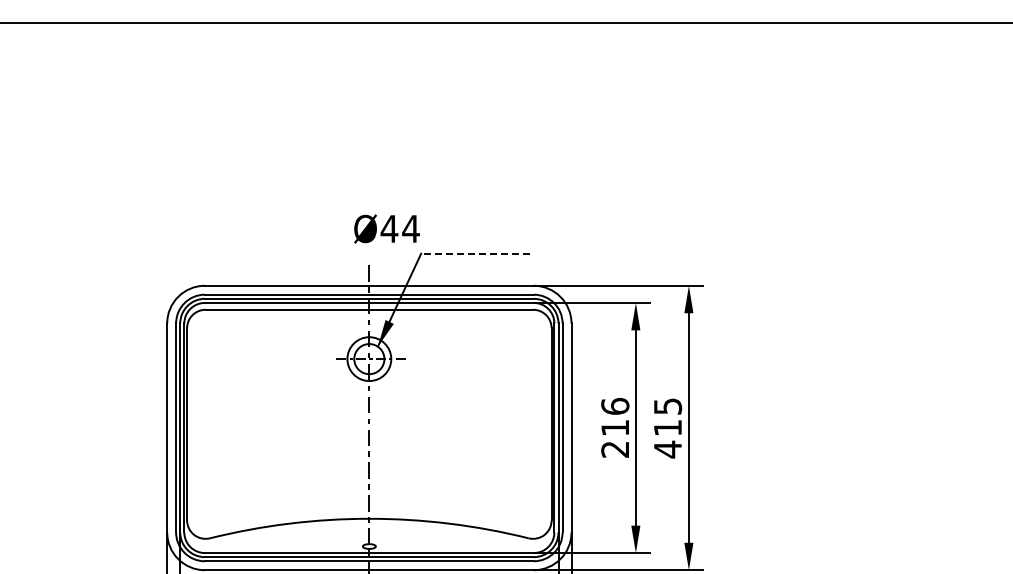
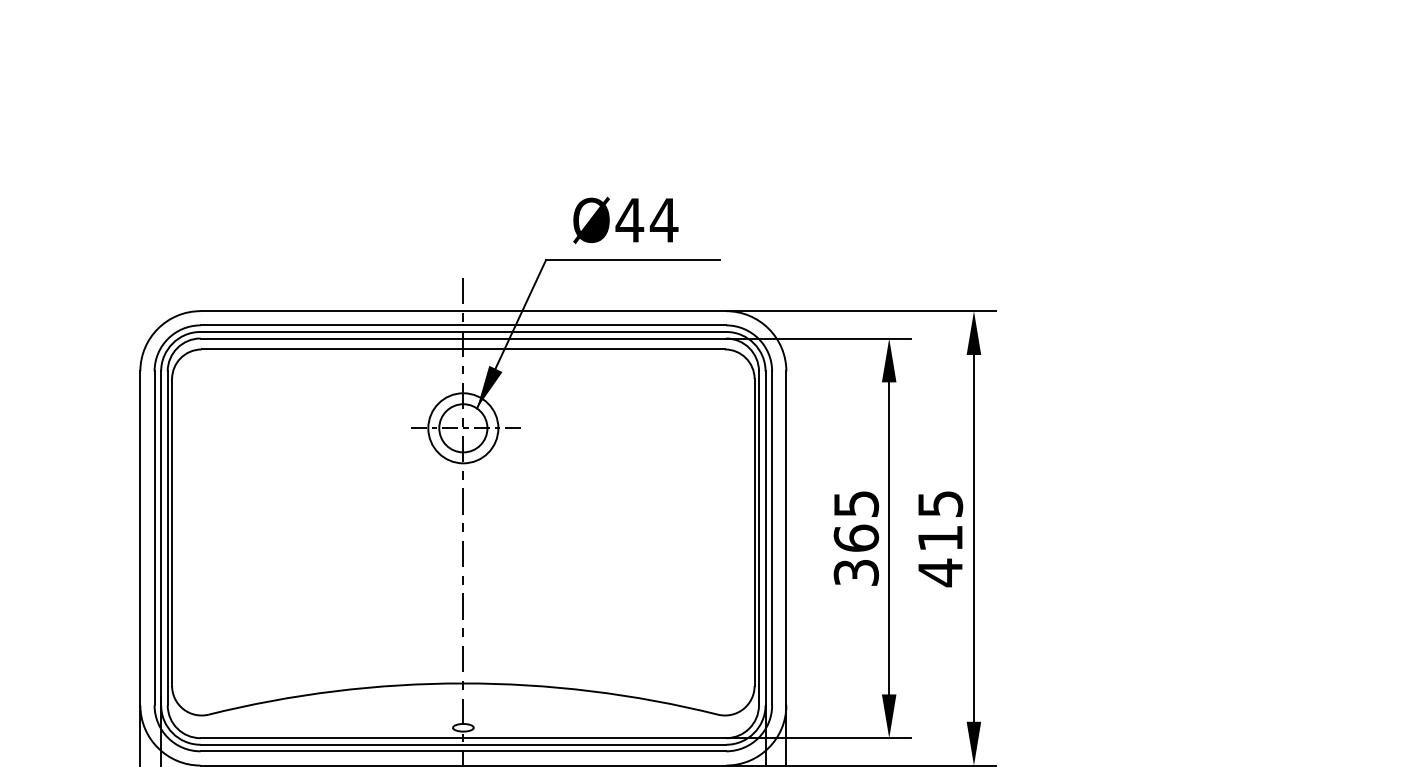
text: (386, 228) -> (624, 219), moved
line: (475, 253) -> (632, 259), dashed -> solid
text: (615, 427) -> (856, 537), 216 -> 365

